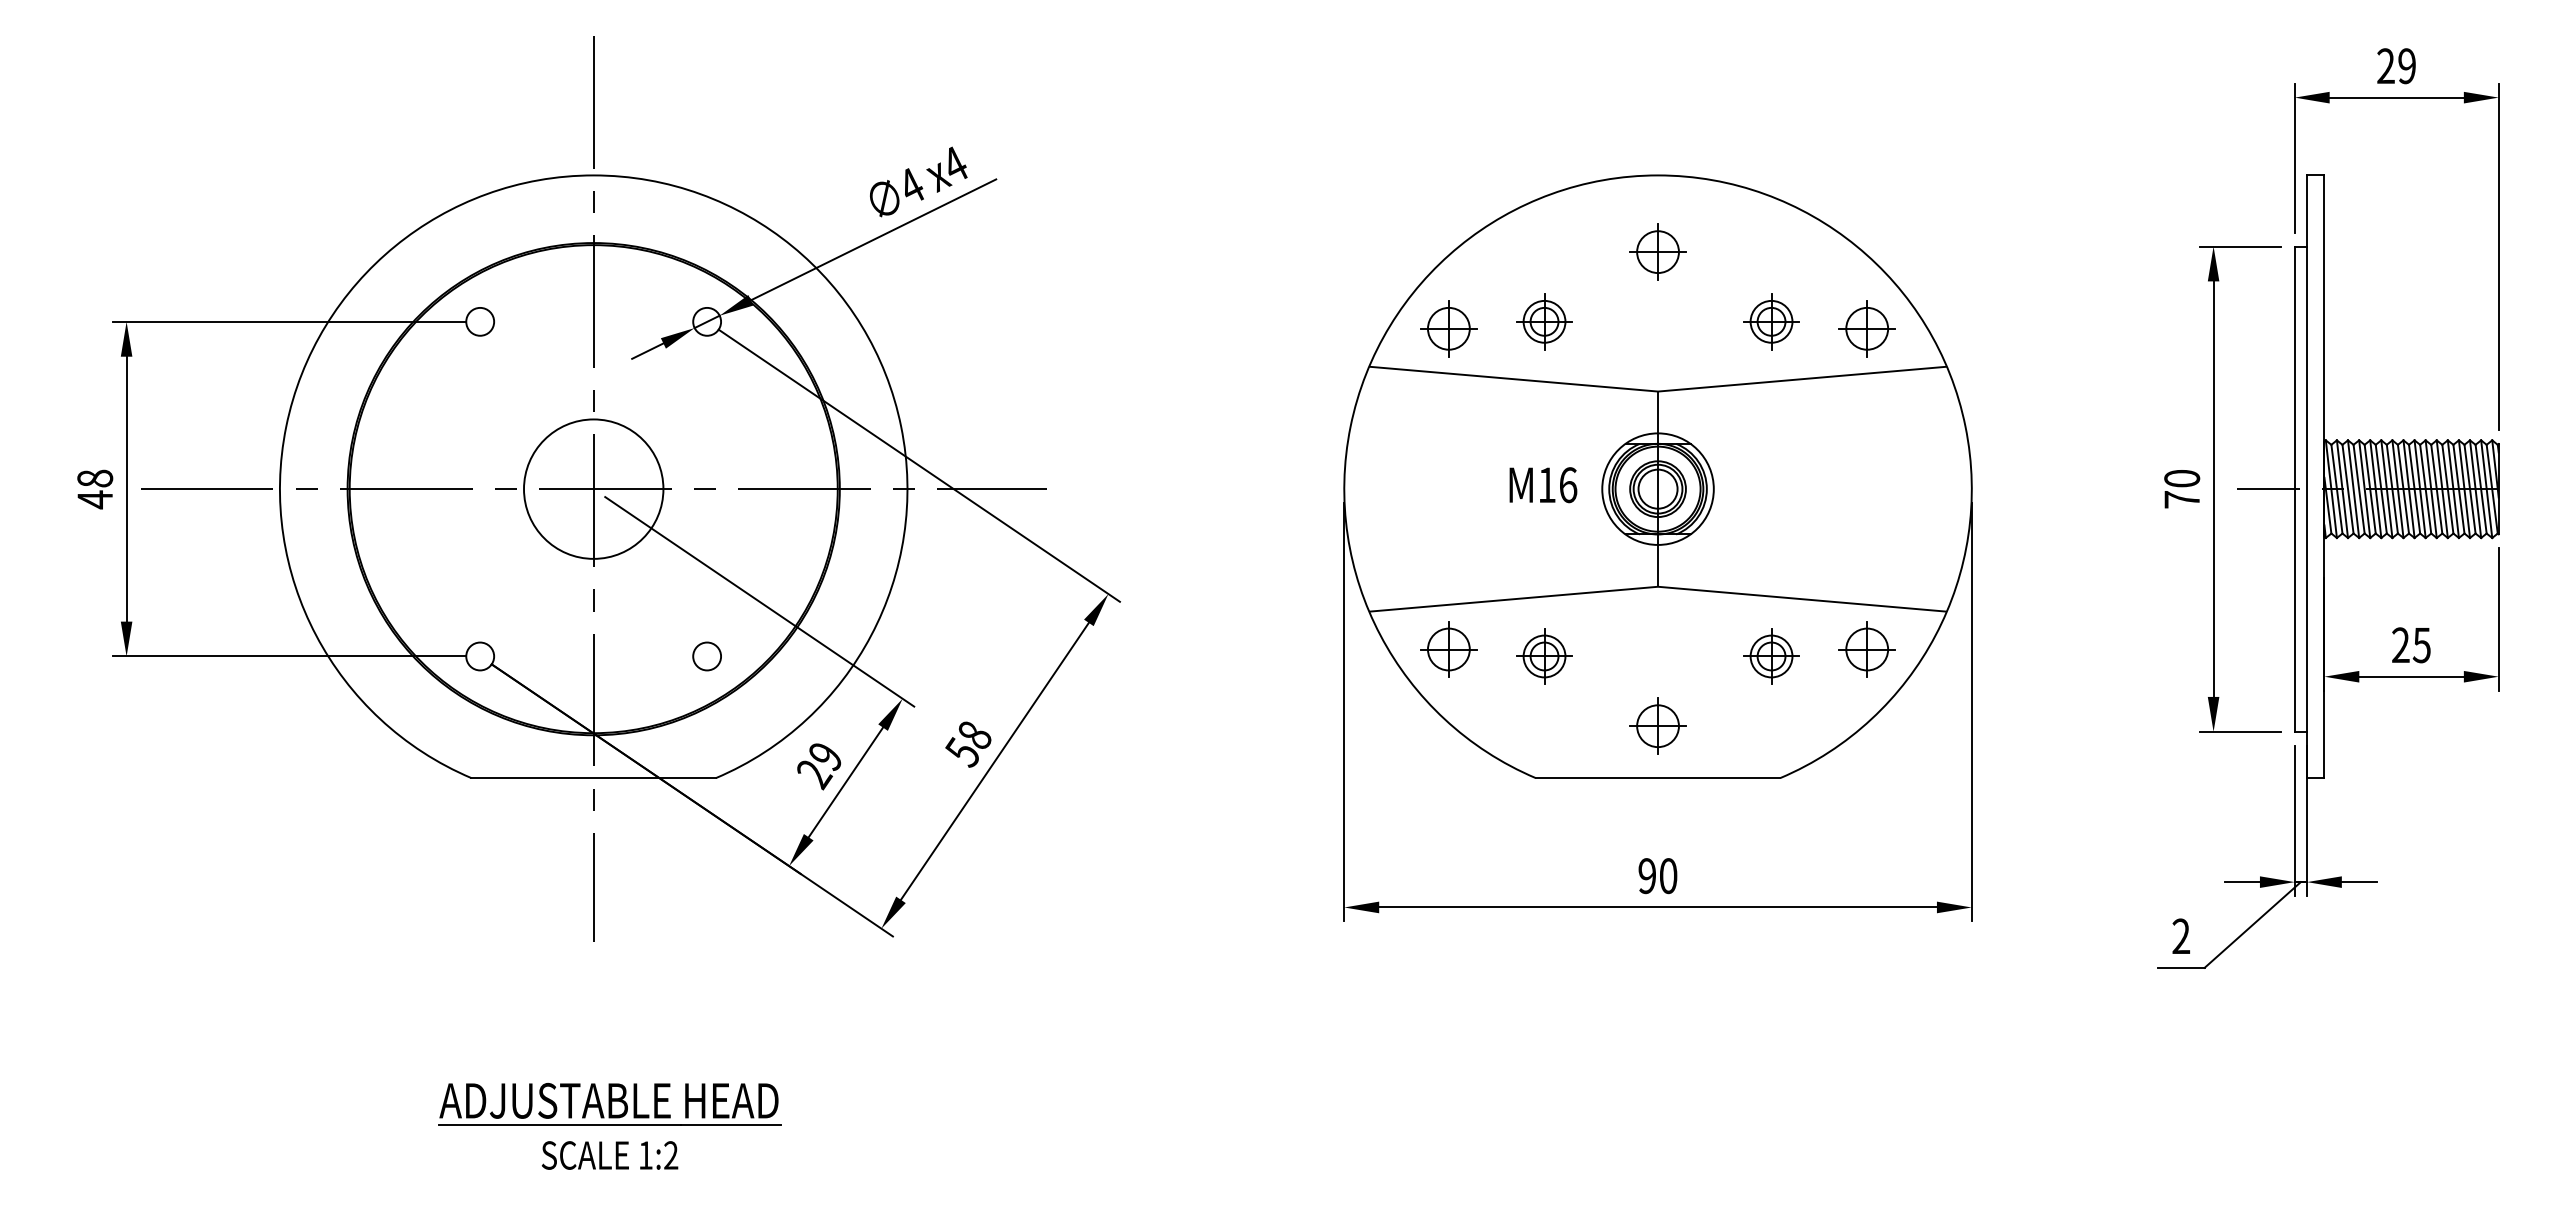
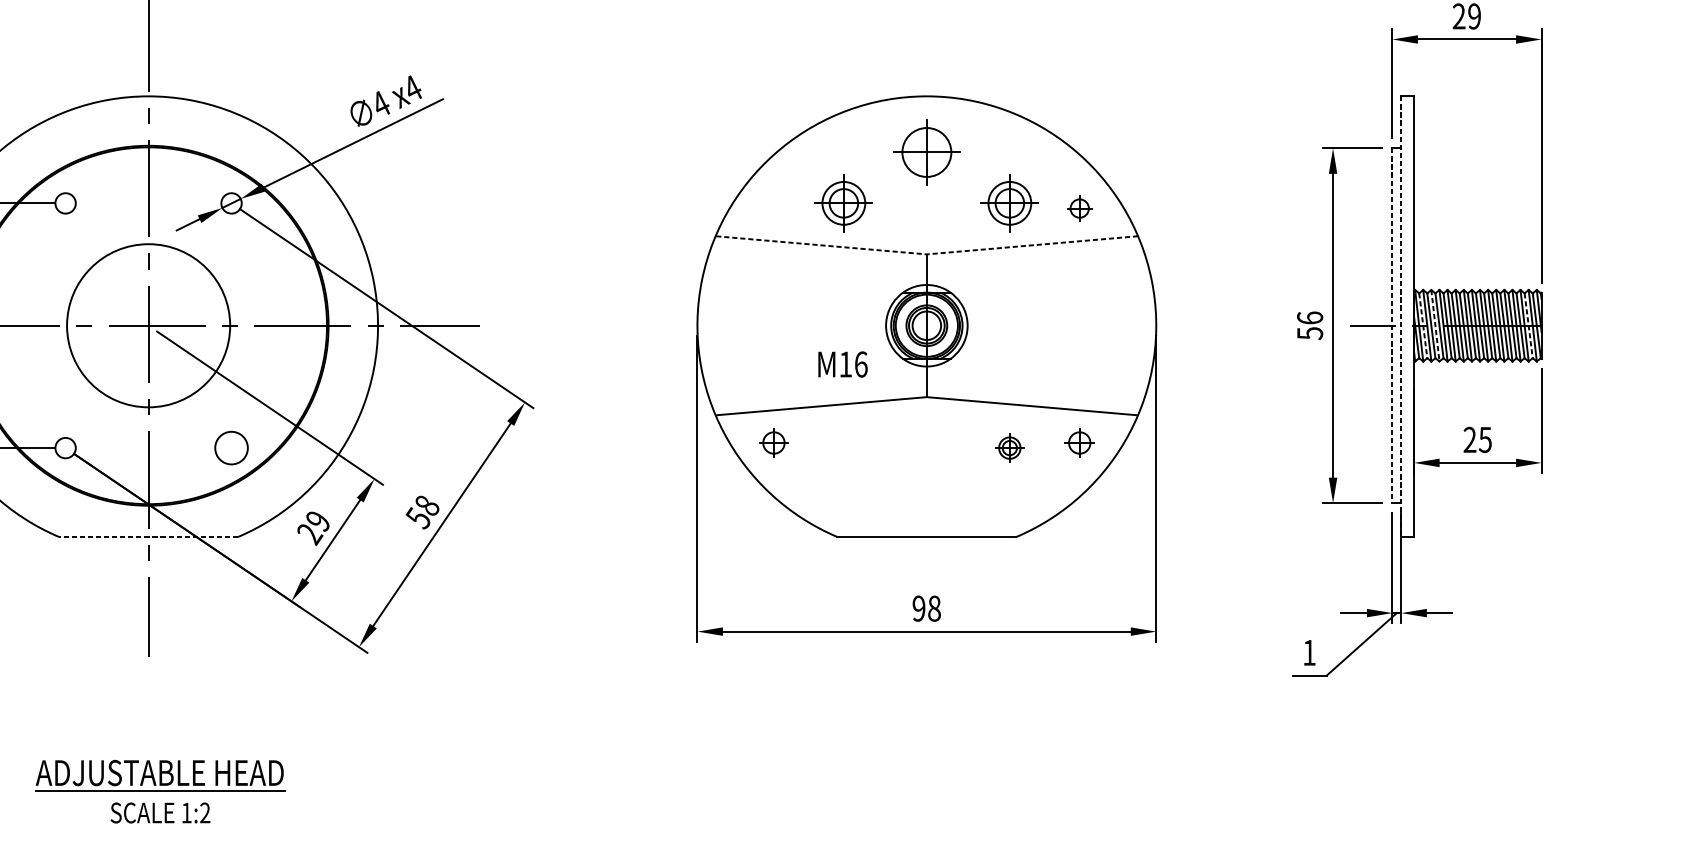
part: (1657, 251) -> (926, 151), size x1.6
part: (1544, 321) -> (843, 203), size x1.4
part: (1771, 321) -> (1009, 203), size x1.4
part: (1448, 328) -> (773, 208), removed
part: (1866, 328) -> (1079, 208), size x0.6
line: (1658, 391) -> (927, 254), solid -> dashed
line: (2307, 477) -> (1401, 317), solid -> dashed
text: (1543, 485) -> (843, 364), moved
circle: (593, 488) -> (148, 325), size x1.6
text: (2182, 488) -> (1310, 325), 70 -> 56
line: (2294, 489) -> (1392, 326), solid -> dashed
line: (2336, 489) -> (1422, 326), solid -> dashed
line: (2353, 489) -> (1435, 326), solid -> dashed
line: (2481, 489) -> (1528, 326), solid -> dashed
part: (1448, 649) -> (773, 443), size x0.7
part: (1866, 649) -> (1079, 443), size x0.7
circle: (707, 656) -> (231, 448), size x1.6
part: (1544, 656) -> (843, 448), removed
part: (1771, 656) -> (1009, 448), size x0.7
part: (1657, 725) -> (926, 498), removed
line: (593, 778) -> (148, 537), solid -> dashed
text: (1668, 875) -> (934, 608), 90 -> 98
text: (2181, 935) -> (1309, 652), 2 -> 1

